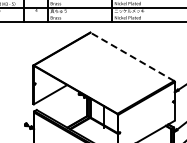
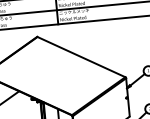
line: (131, 56) -> (80, 56), dashed -> solid

